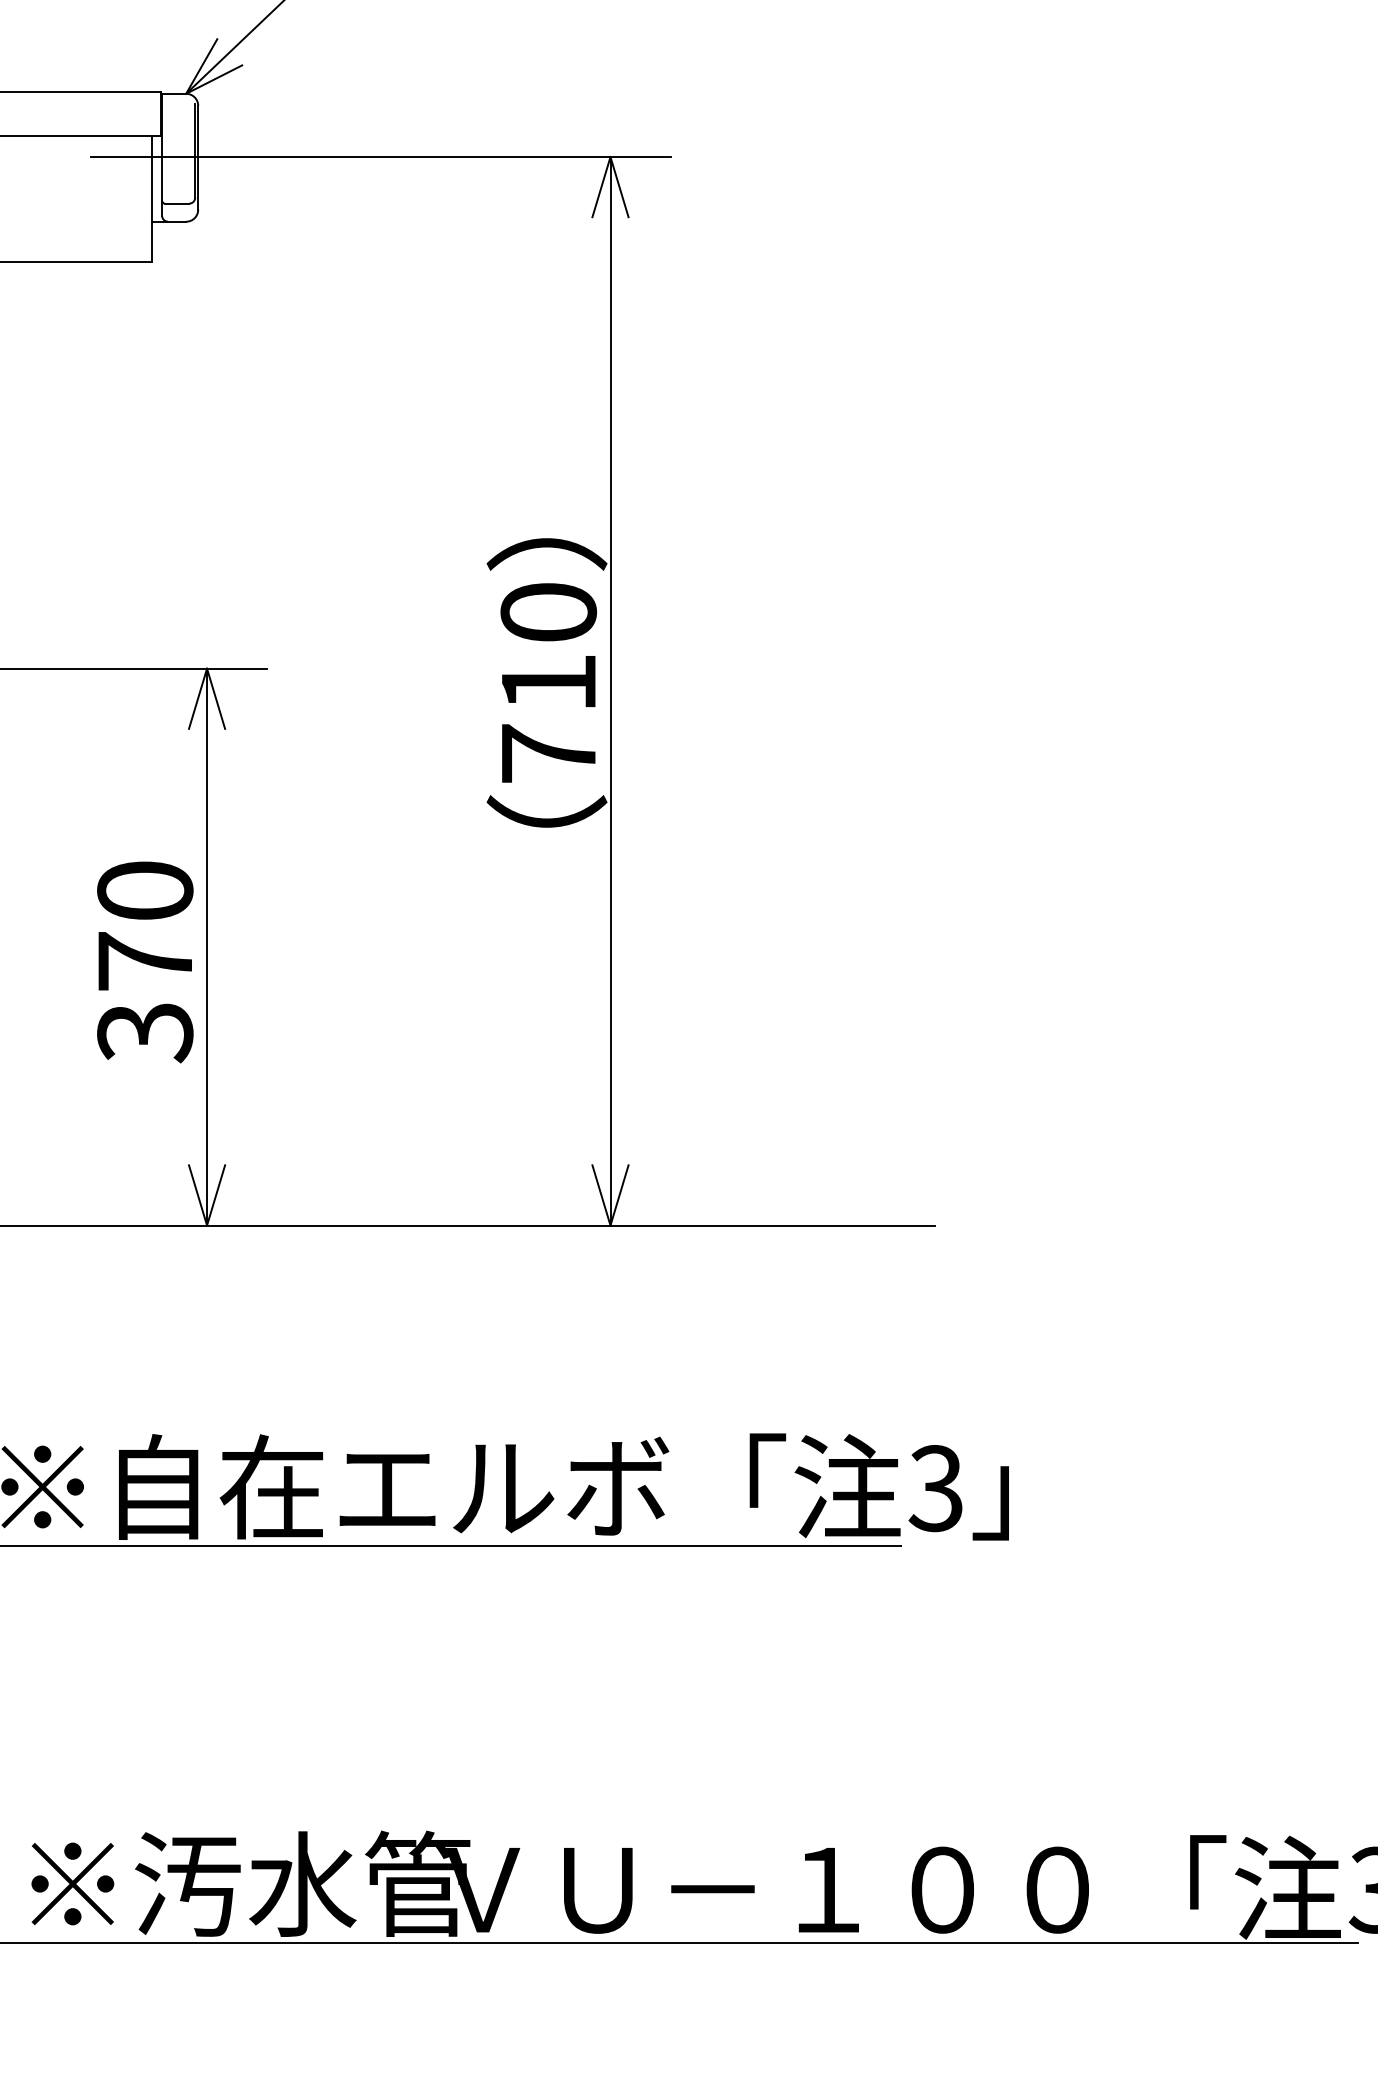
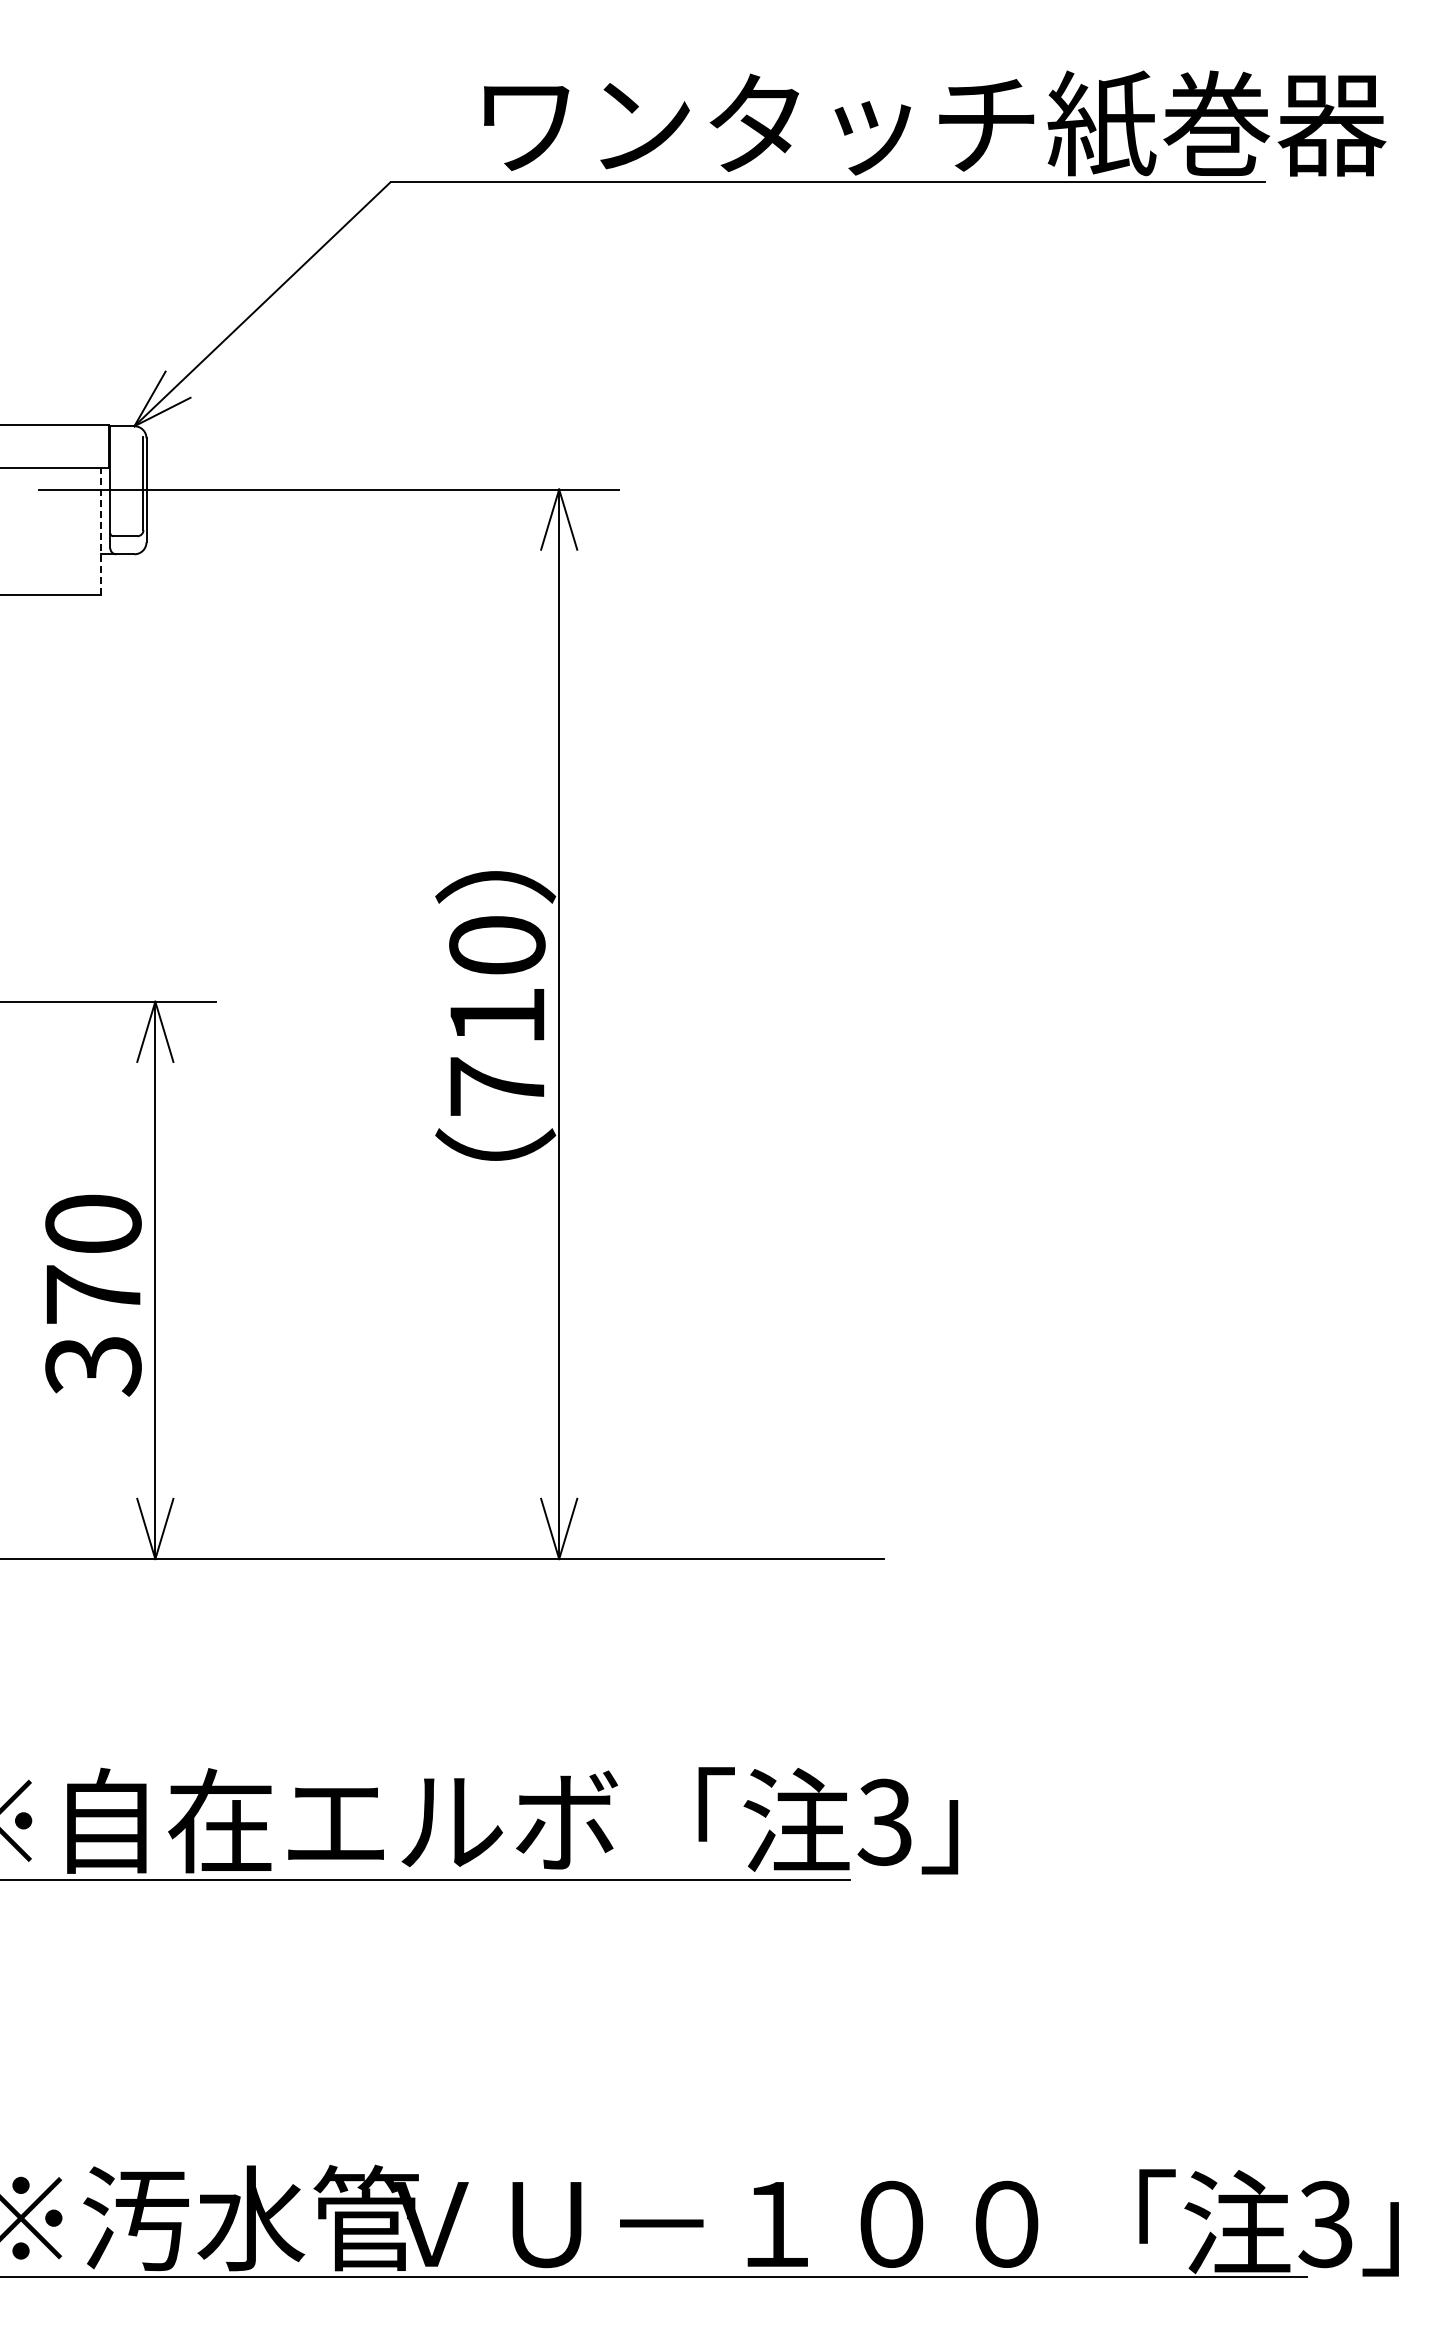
line: (152, 198) -> (100, 531), solid -> dashed

